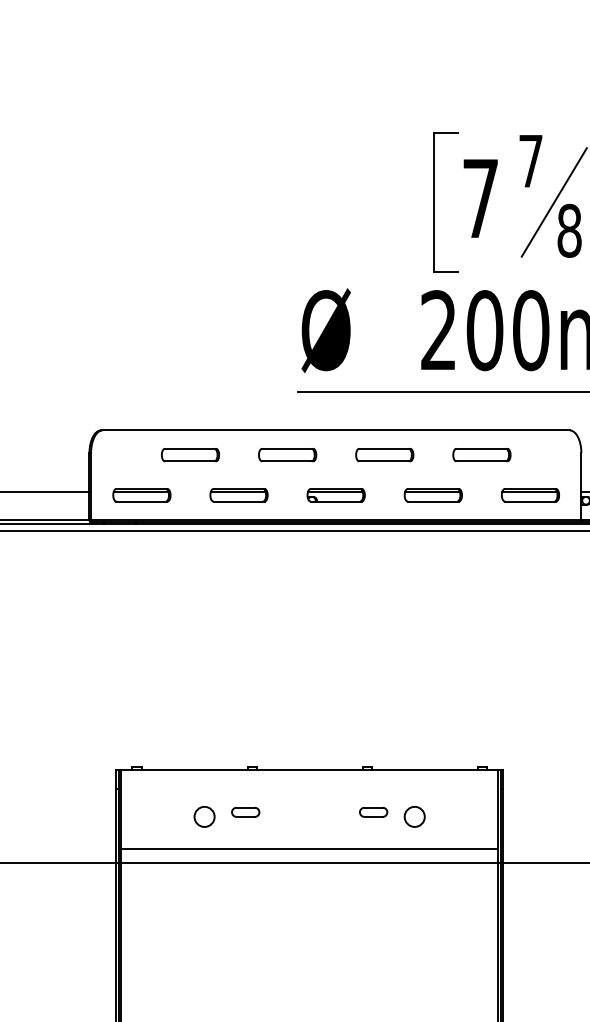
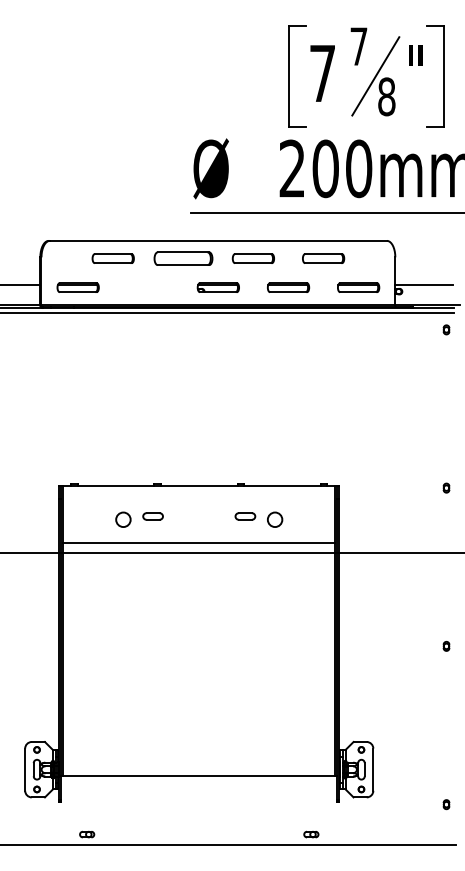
part: (286, 454) -> (182, 258), size x1.4
part: (237, 495) -> (147, 287), removed

